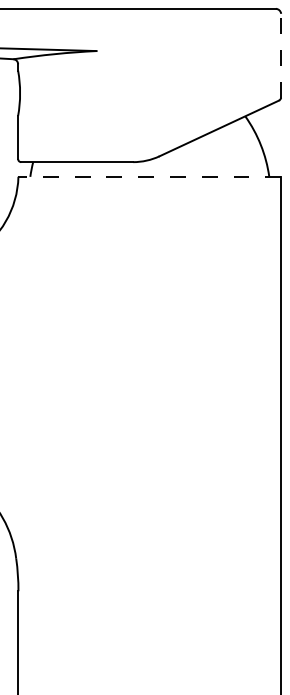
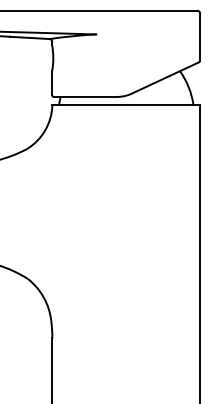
line: (281, 56) -> (200, 37), dashed -> solid
line: (150, 177) -> (126, 105), dashed -> solid

